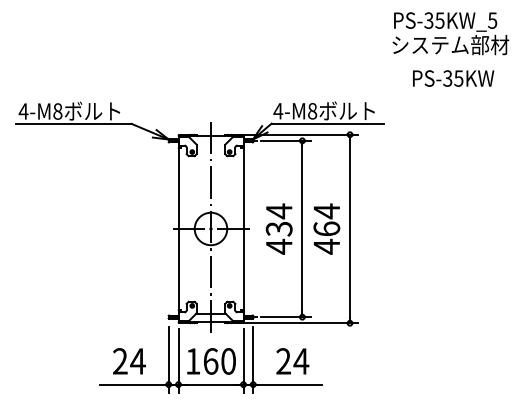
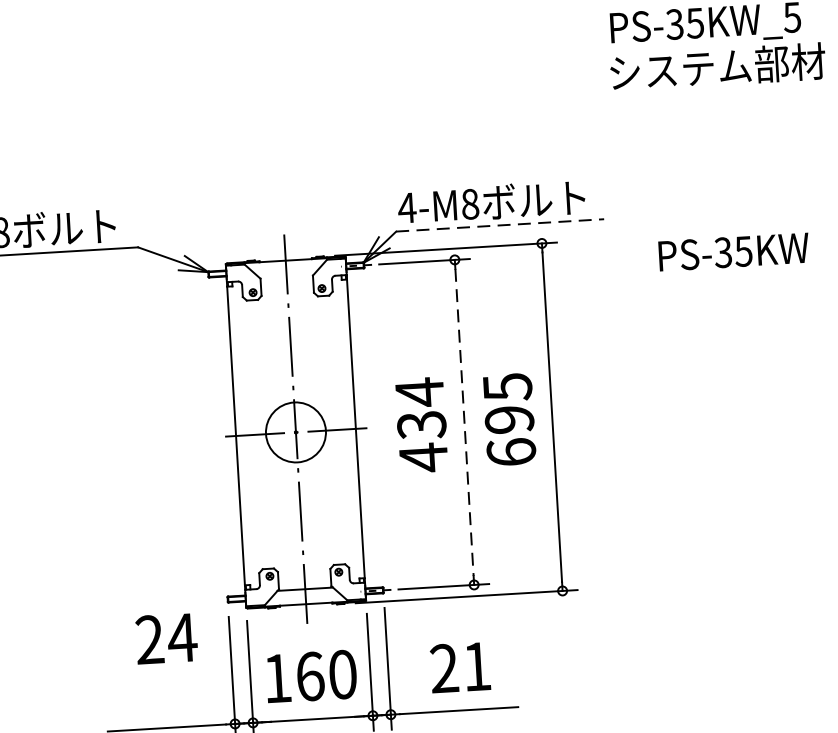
text: (453, 78) -> (733, 251), moved
line: (328, 123) -> (501, 225), solid -> dashed
text: (326, 228) -> (508, 418), 464 -> 695
line: (302, 229) -> (464, 423), solid -> dashed
text: (129, 361) -> (166, 638), moved
text: (301, 361) -> (477, 666), 24 -> 21

